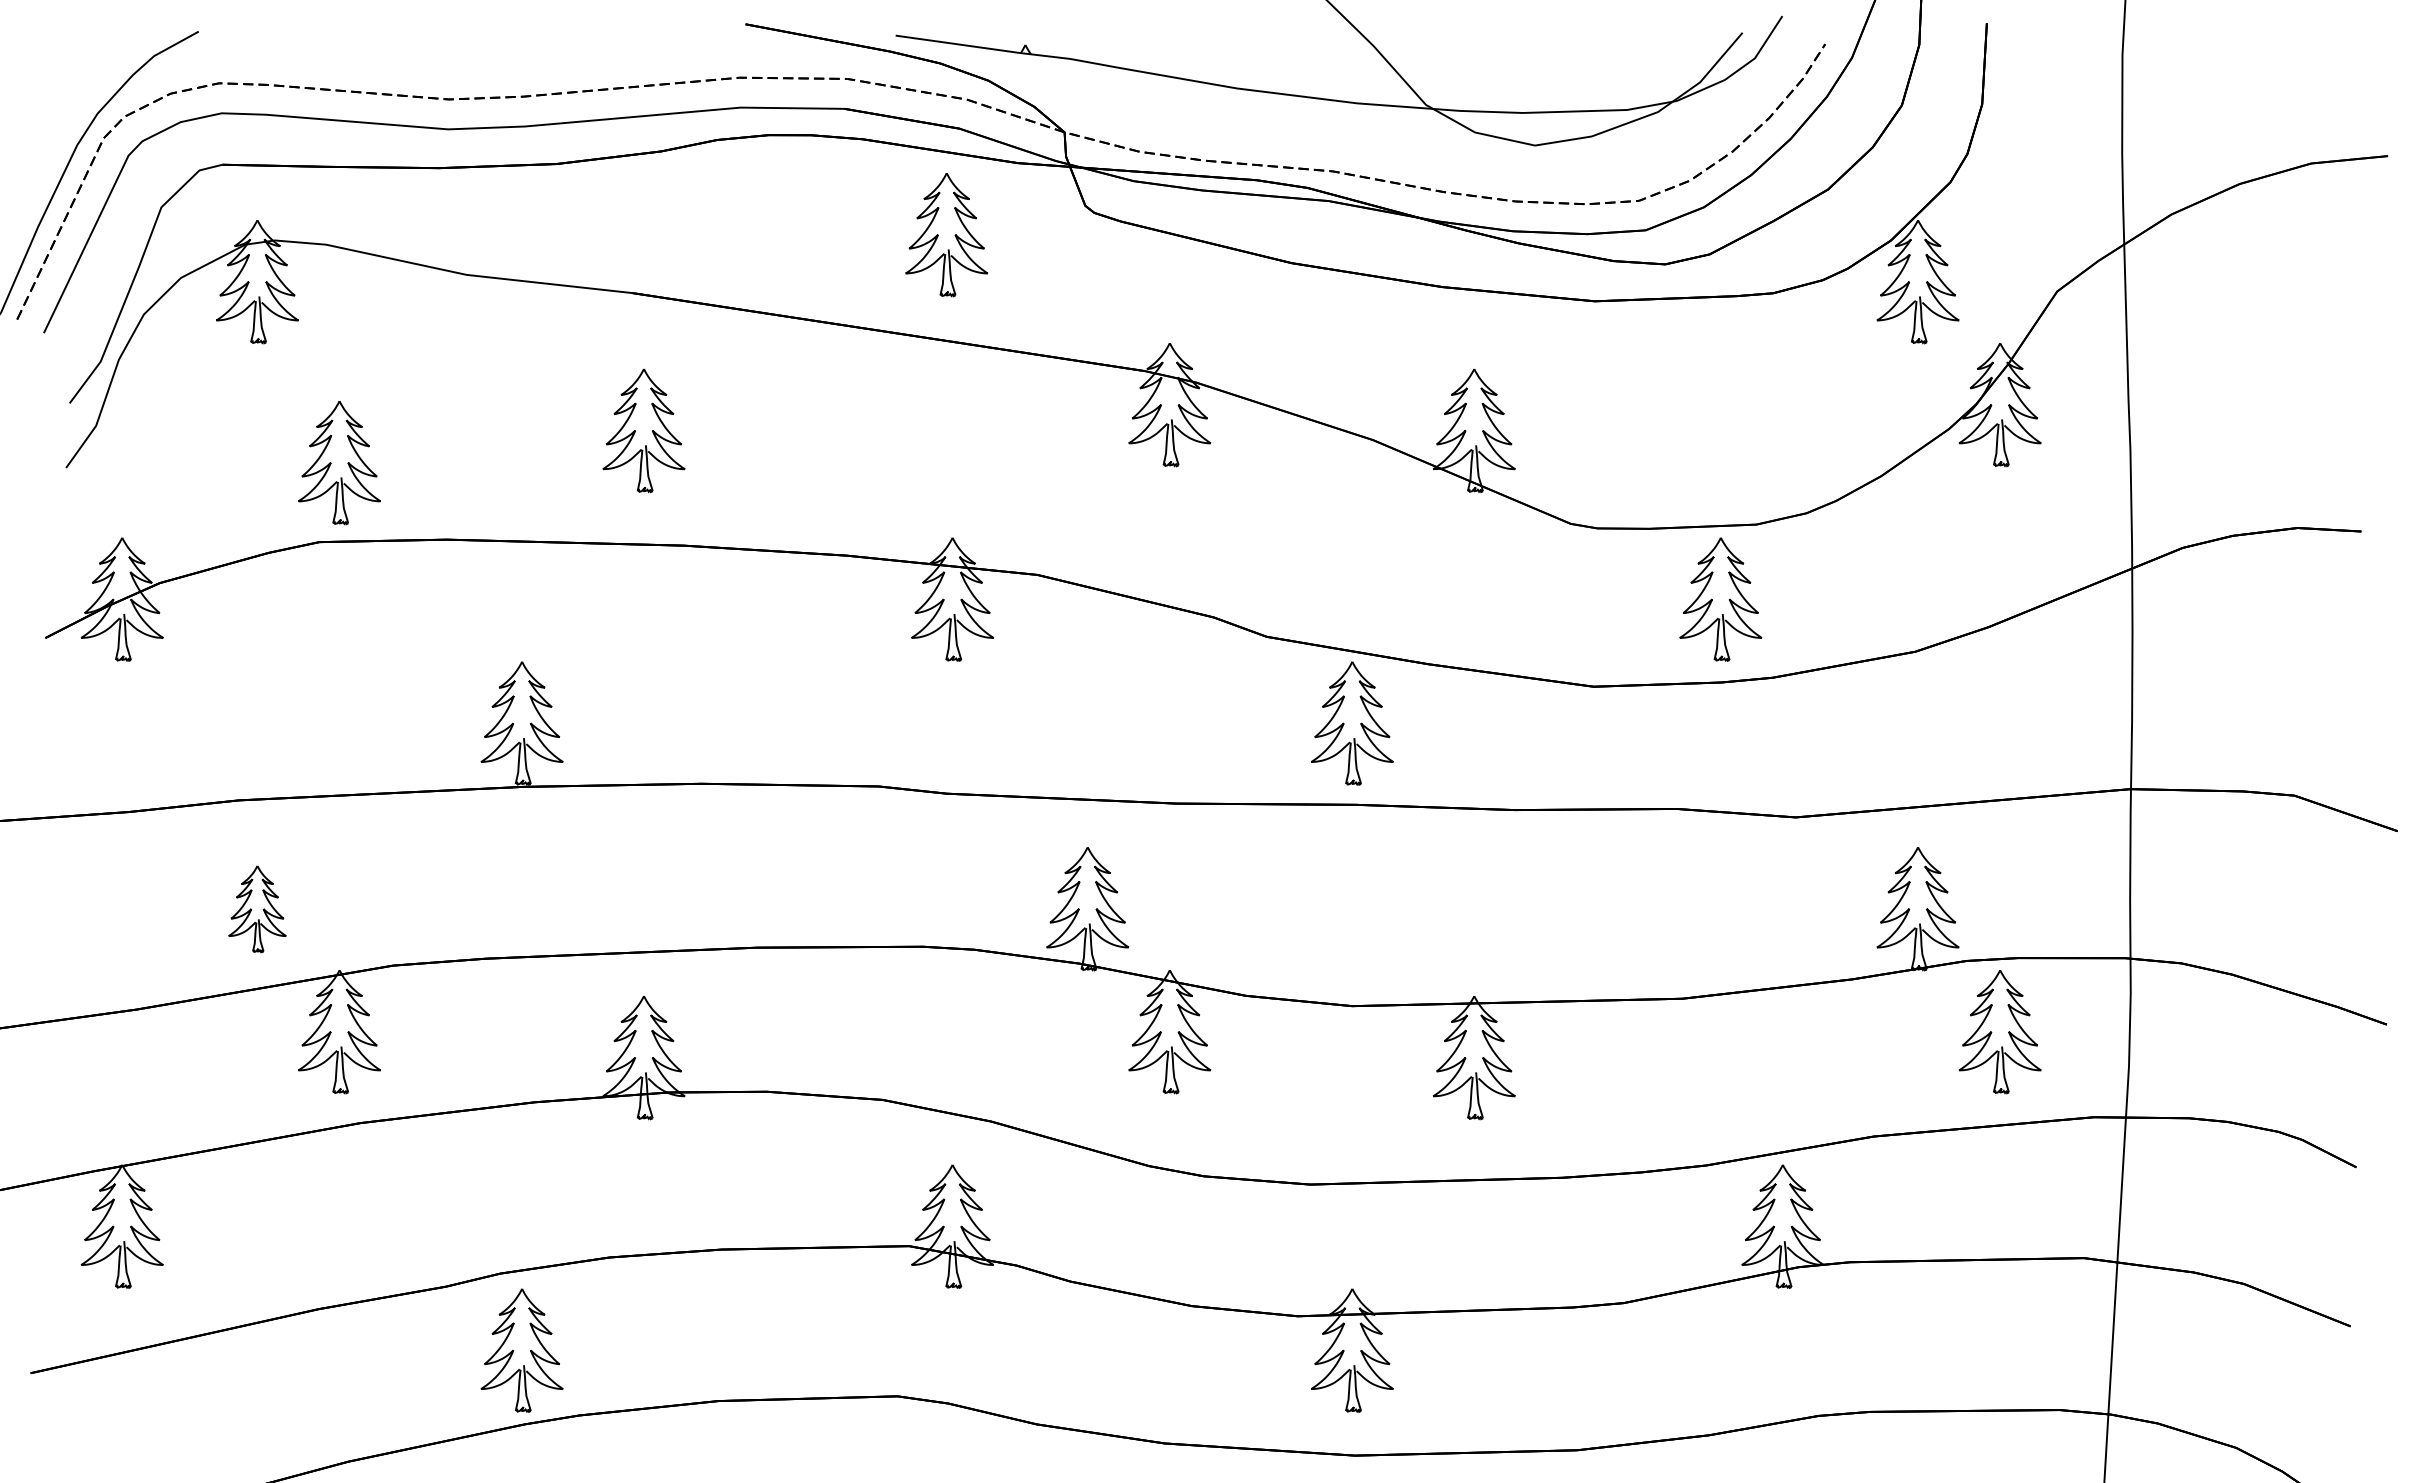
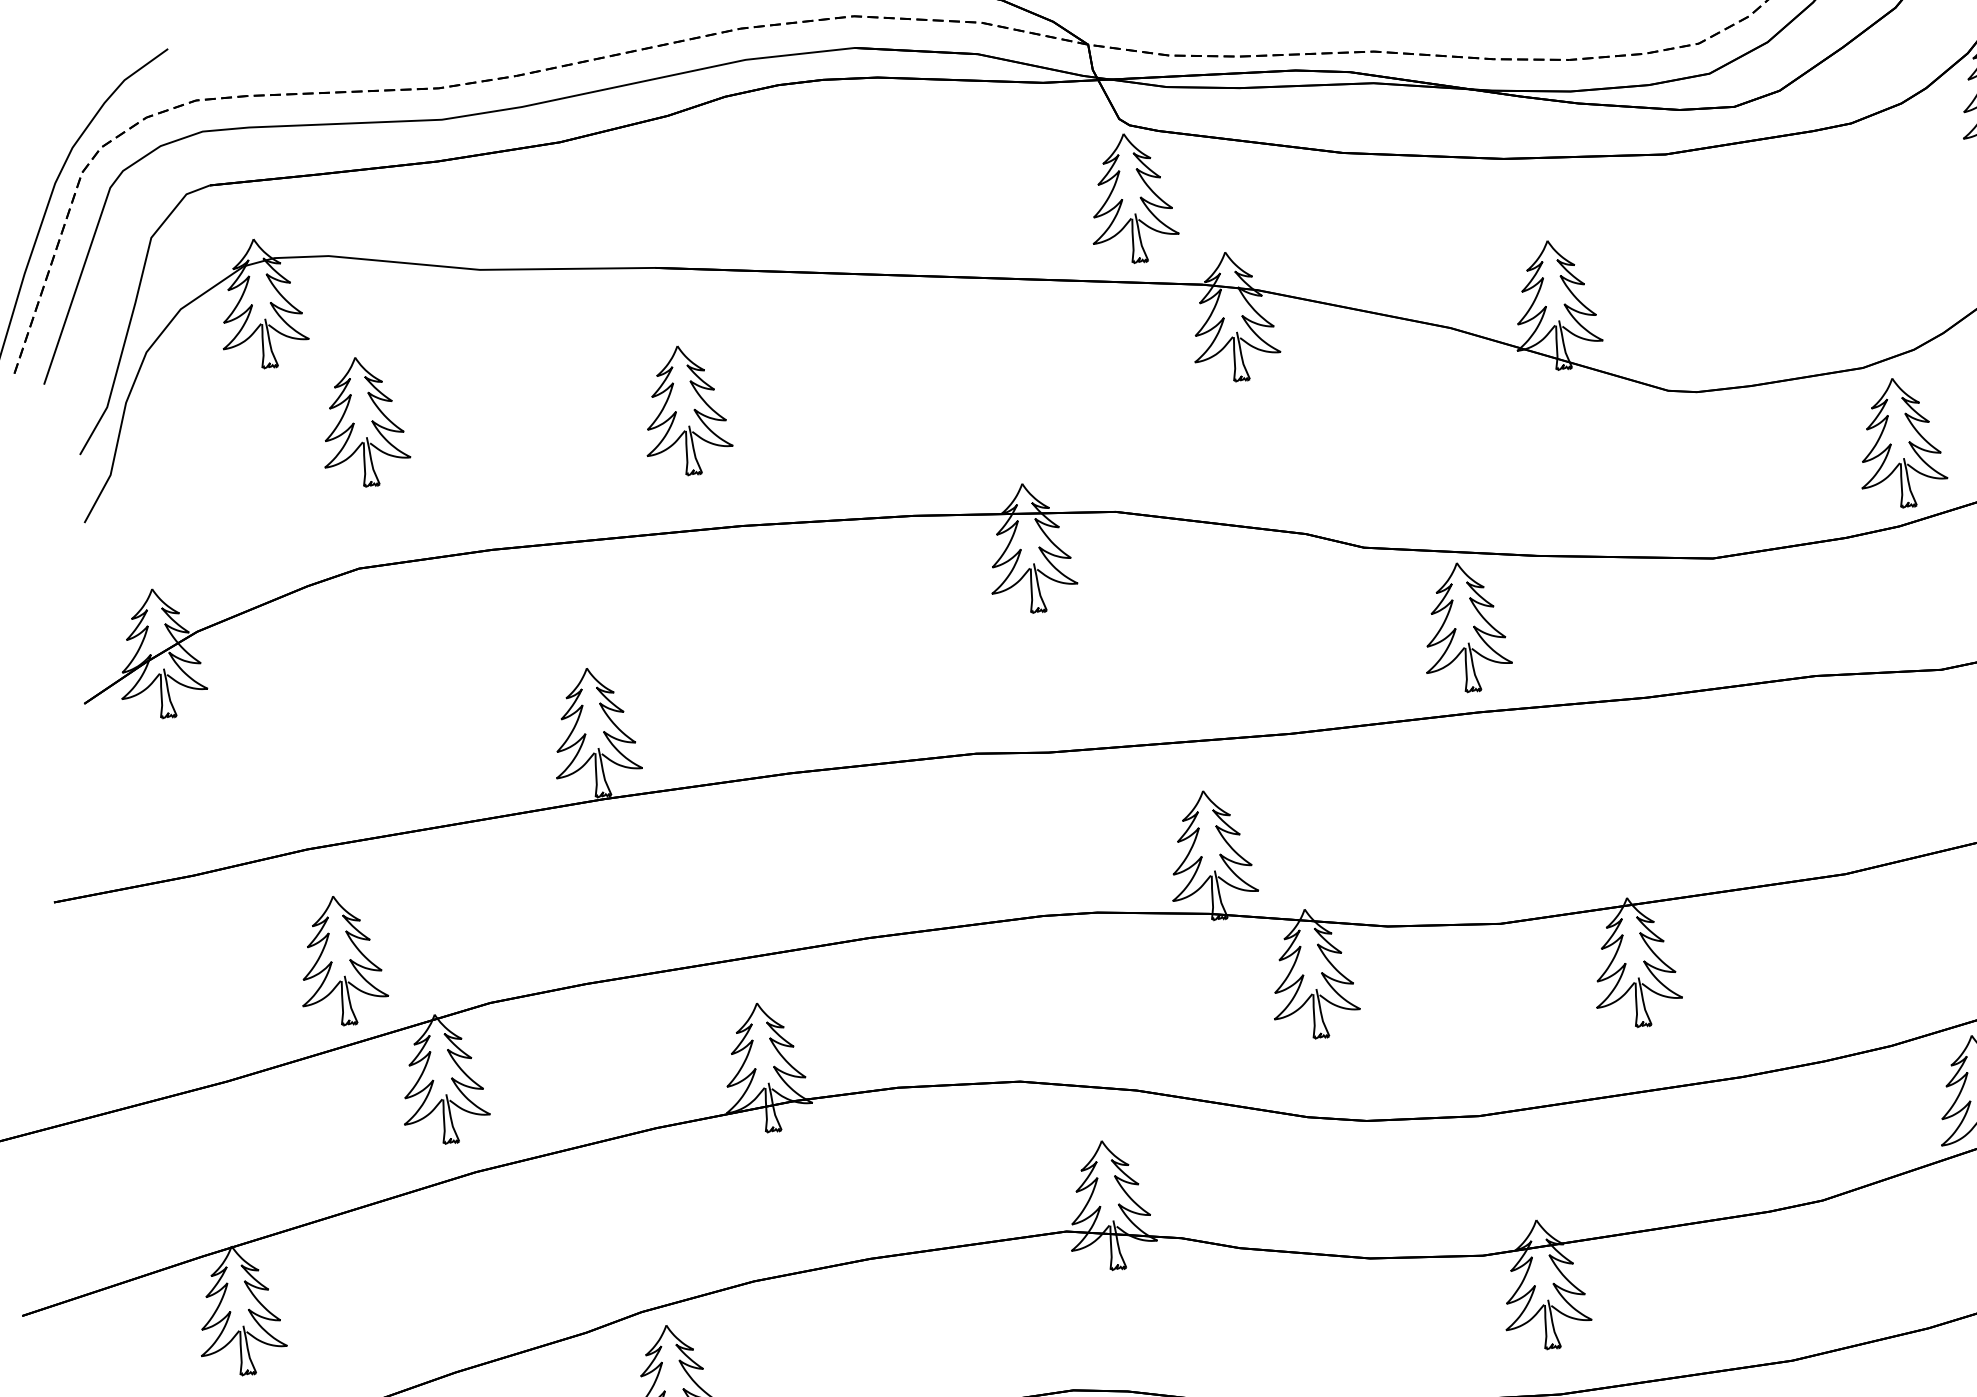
part: (946, 235) -> (1131, 199), moved
part: (339, 463) -> (363, 422), moved
part: (1720, 599) -> (1899, 443), moved
part: (257, 909) -> (341, 961), size x1.43

